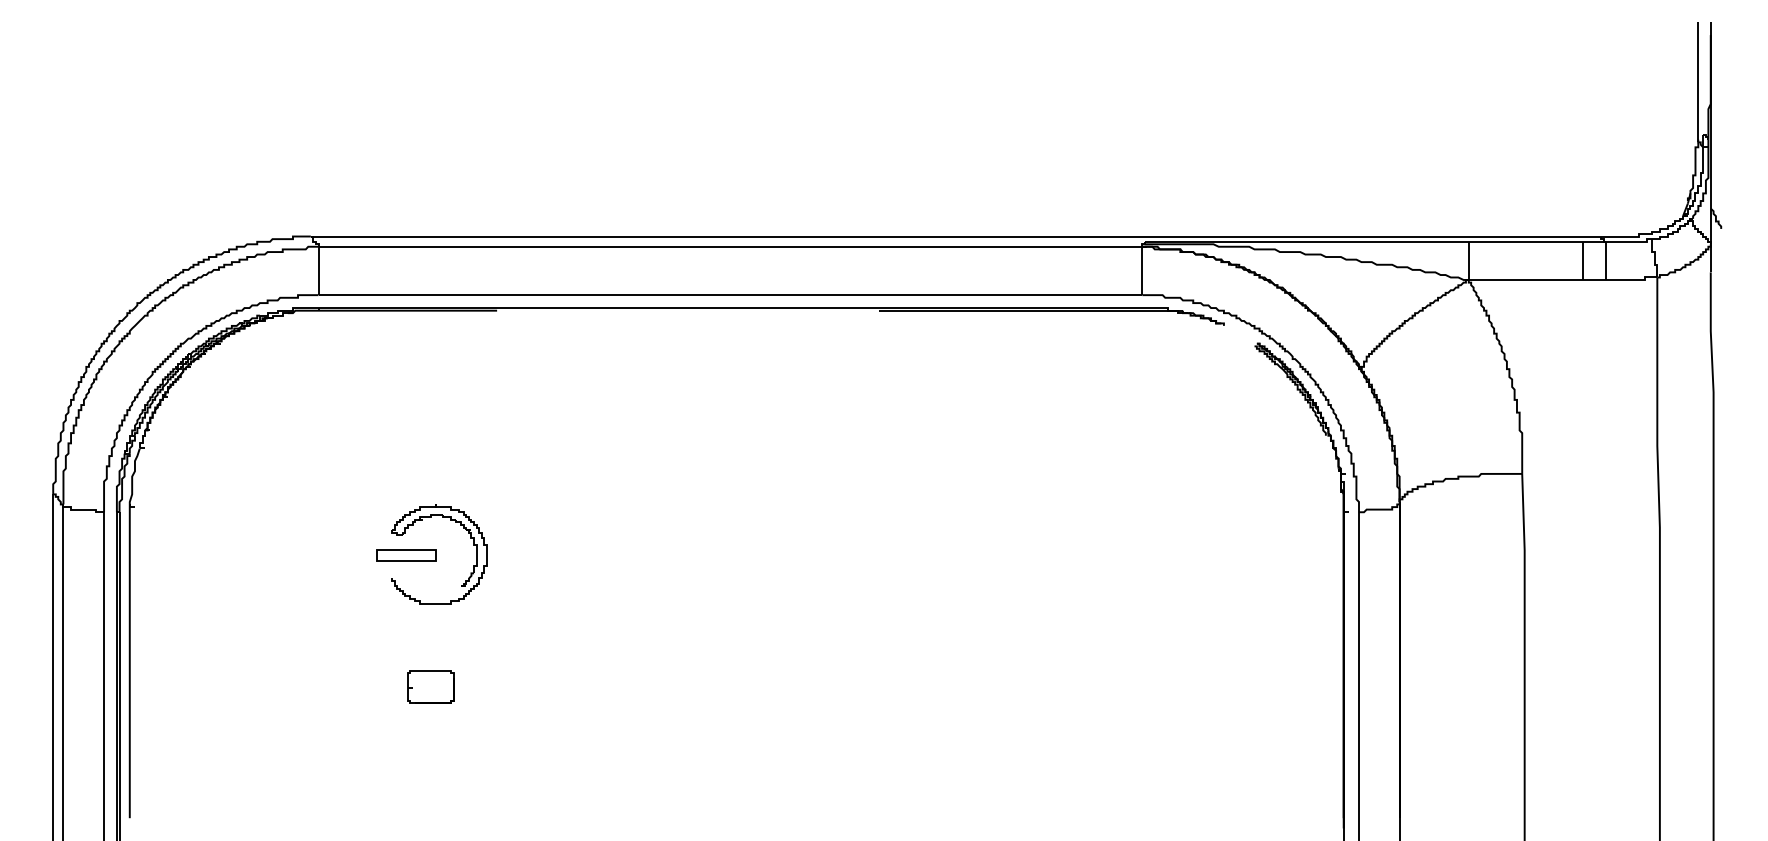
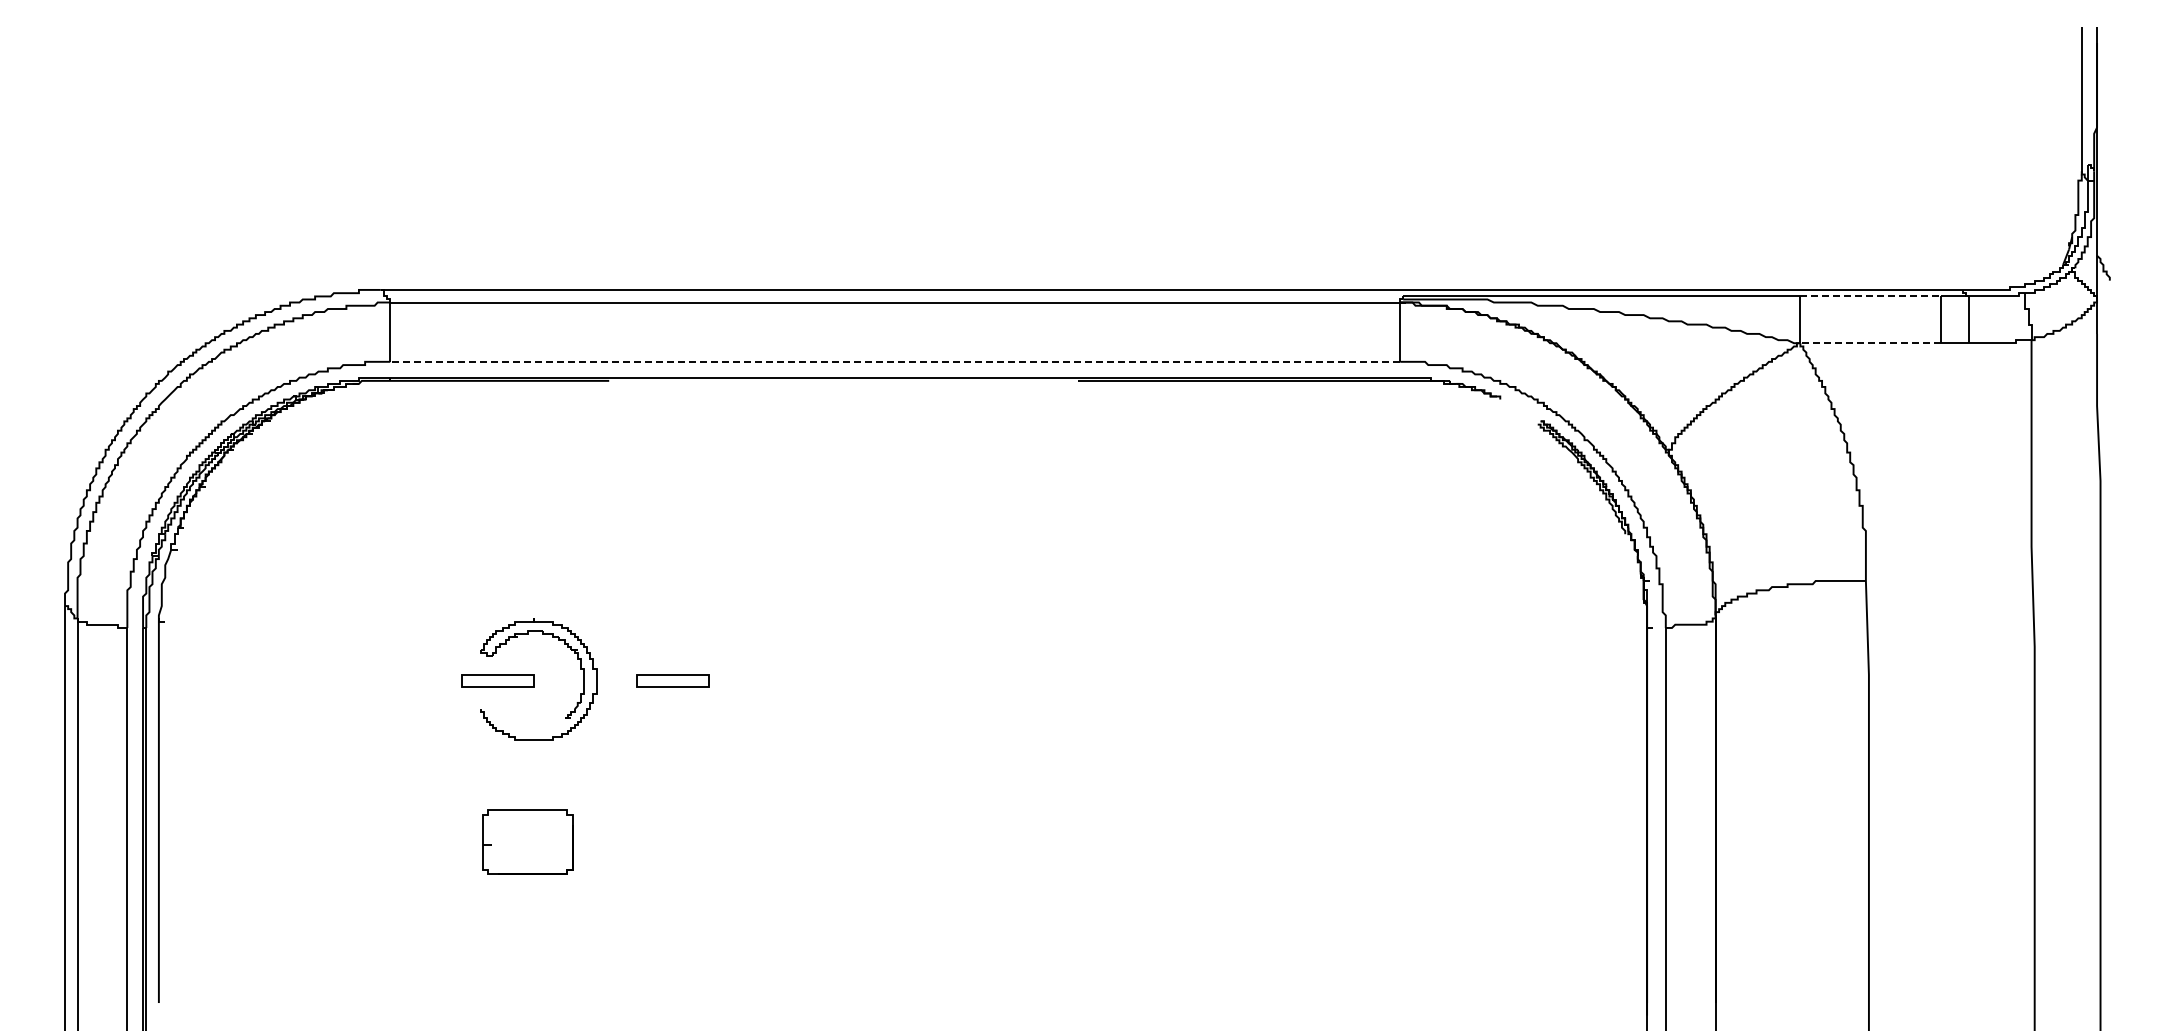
line: (1526, 241) -> (1871, 296), solid -> dashed
line: (1525, 280) -> (1870, 343), solid -> dashed
line: (730, 294) -> (895, 361), solid -> dashed
part: (548, 555) -> (672, 680), added
part: (430, 686) -> (527, 841), size x1.6

